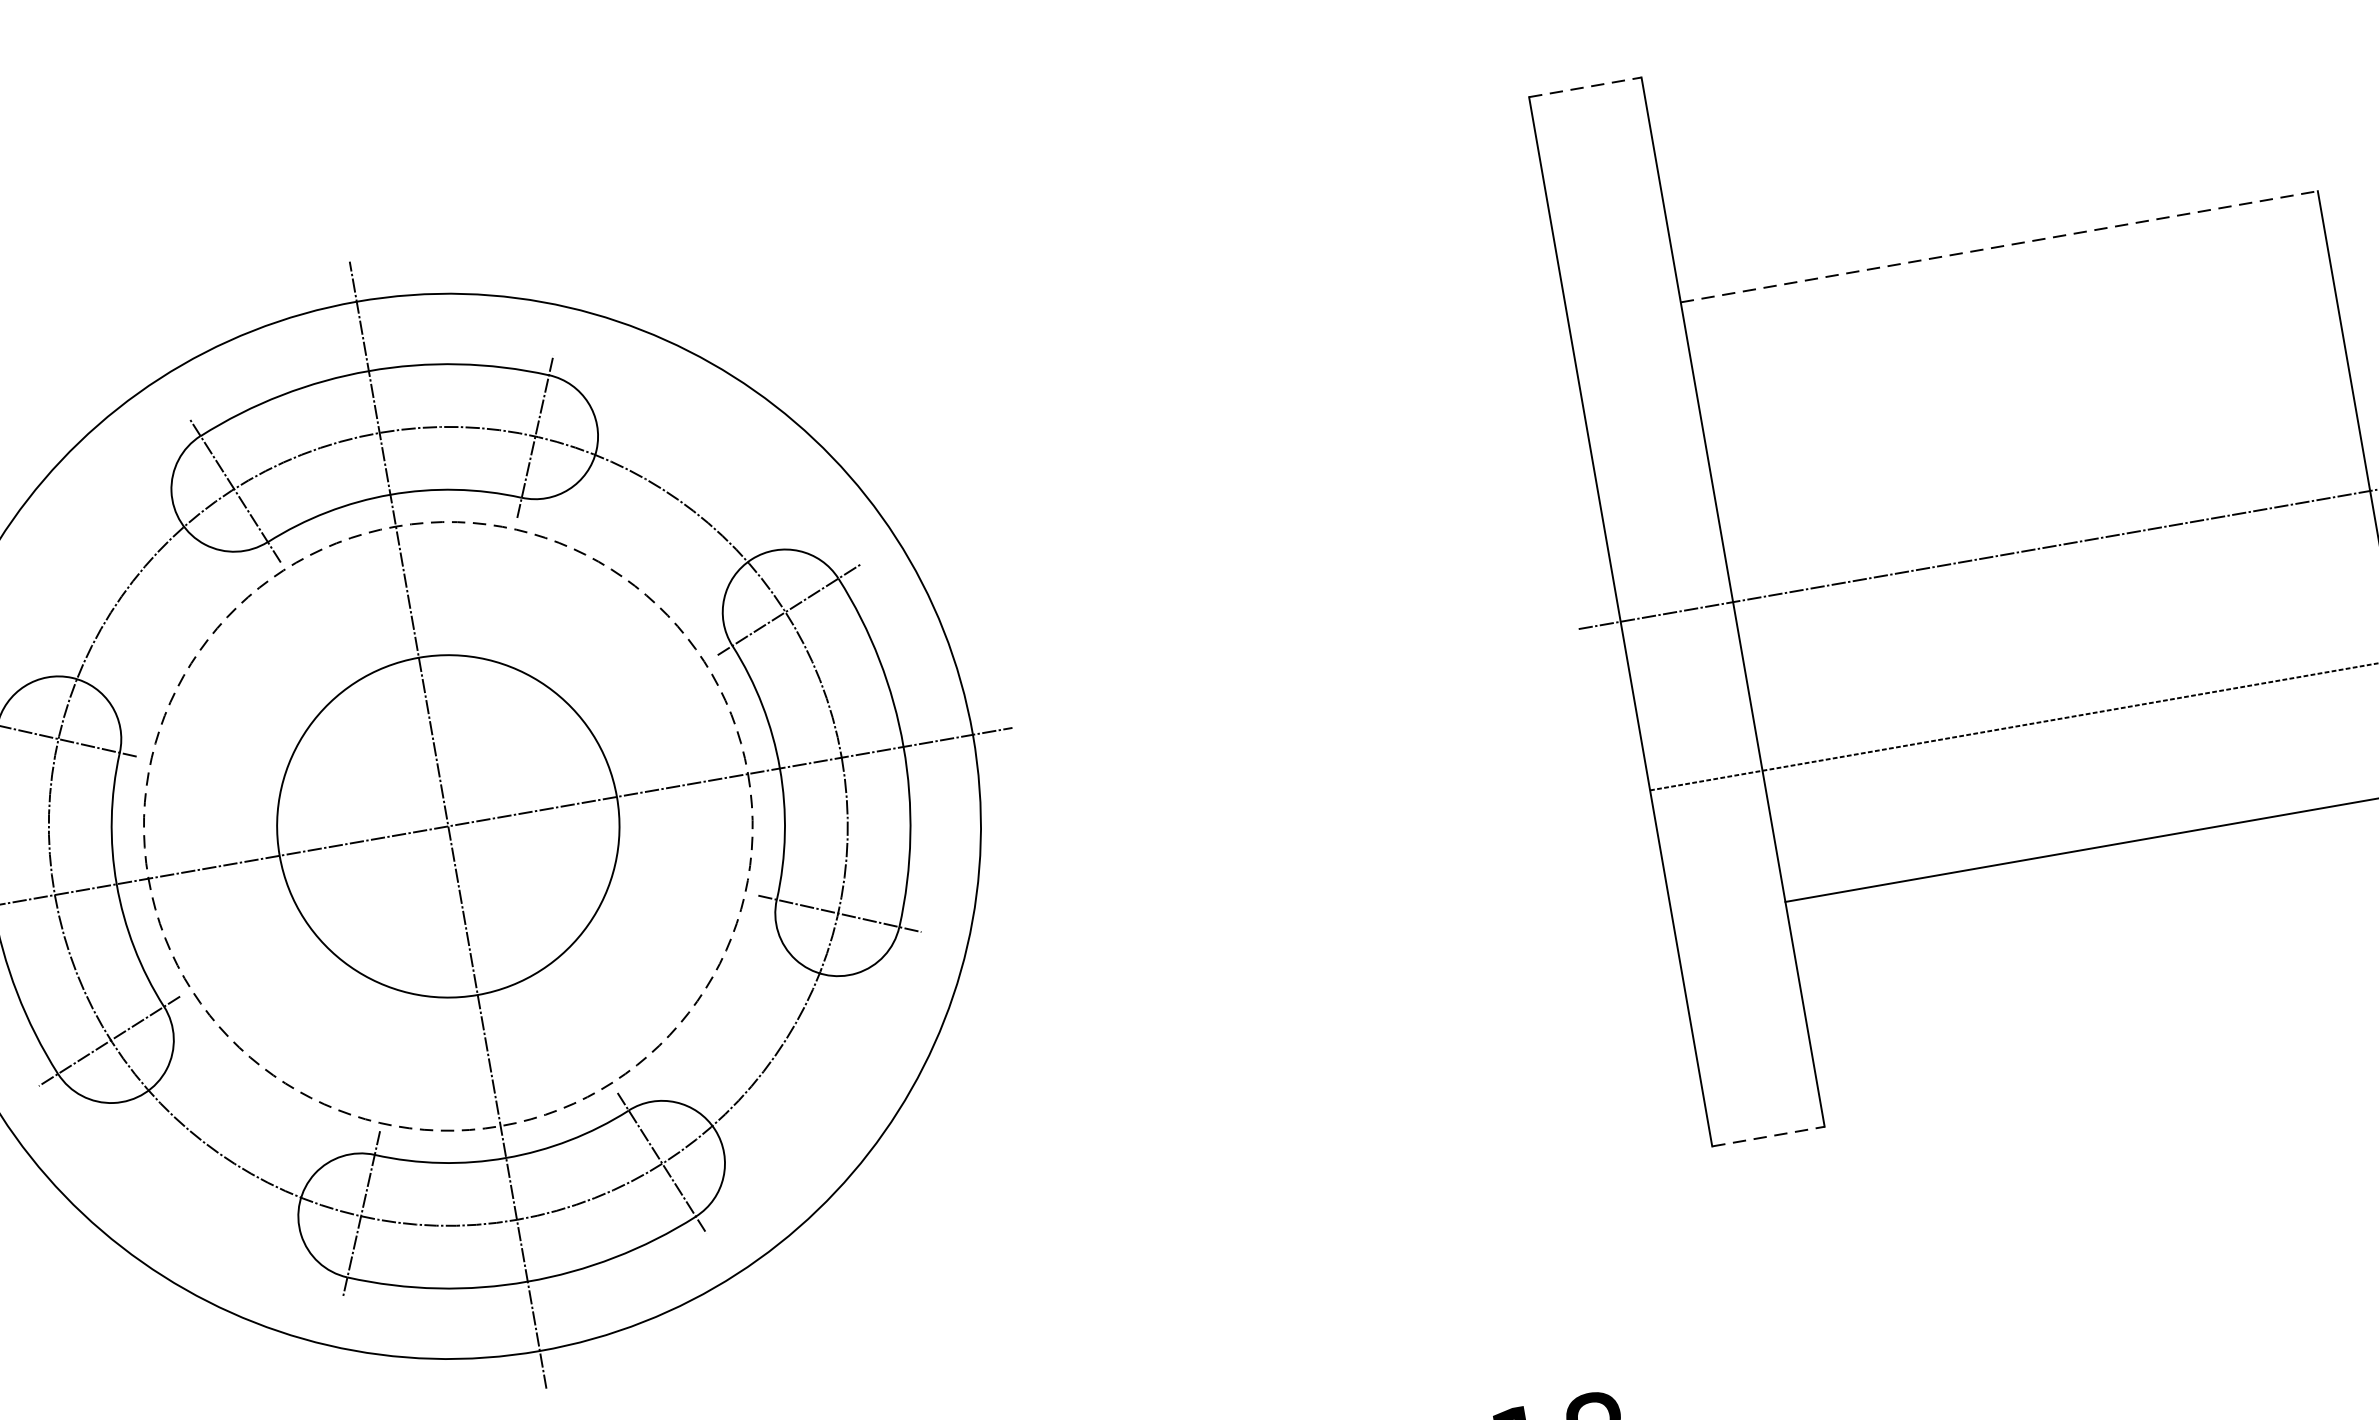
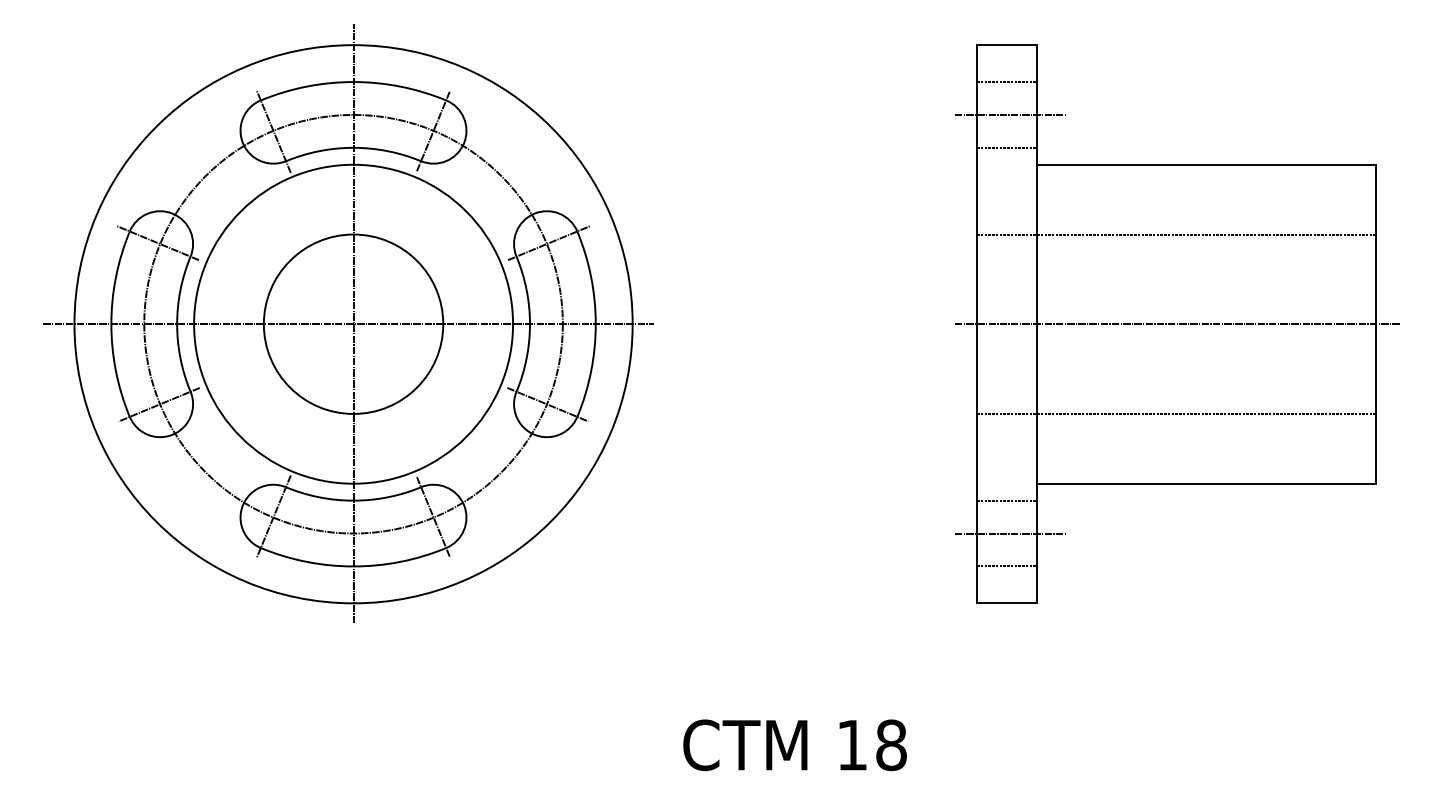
line: (1586, 87) -> (1007, 45), dashed -> solid
line: (1598, 157) -> (1007, 82), added
line: (1614, 216) -> (1010, 114), added
line: (1999, 246) -> (1206, 164), dashed -> solid
line: (1619, 279) -> (1007, 147), added
line: (1965, 387) -> (1176, 234), added
circle: (447, 824) -> (353, 323), dashed -> solid
line: (1735, 943) -> (1007, 500), added
line: (1751, 1004) -> (1010, 533), added
line: (1757, 1067) -> (1007, 566), added
line: (1769, 1136) -> (1007, 603), dashed -> solid

